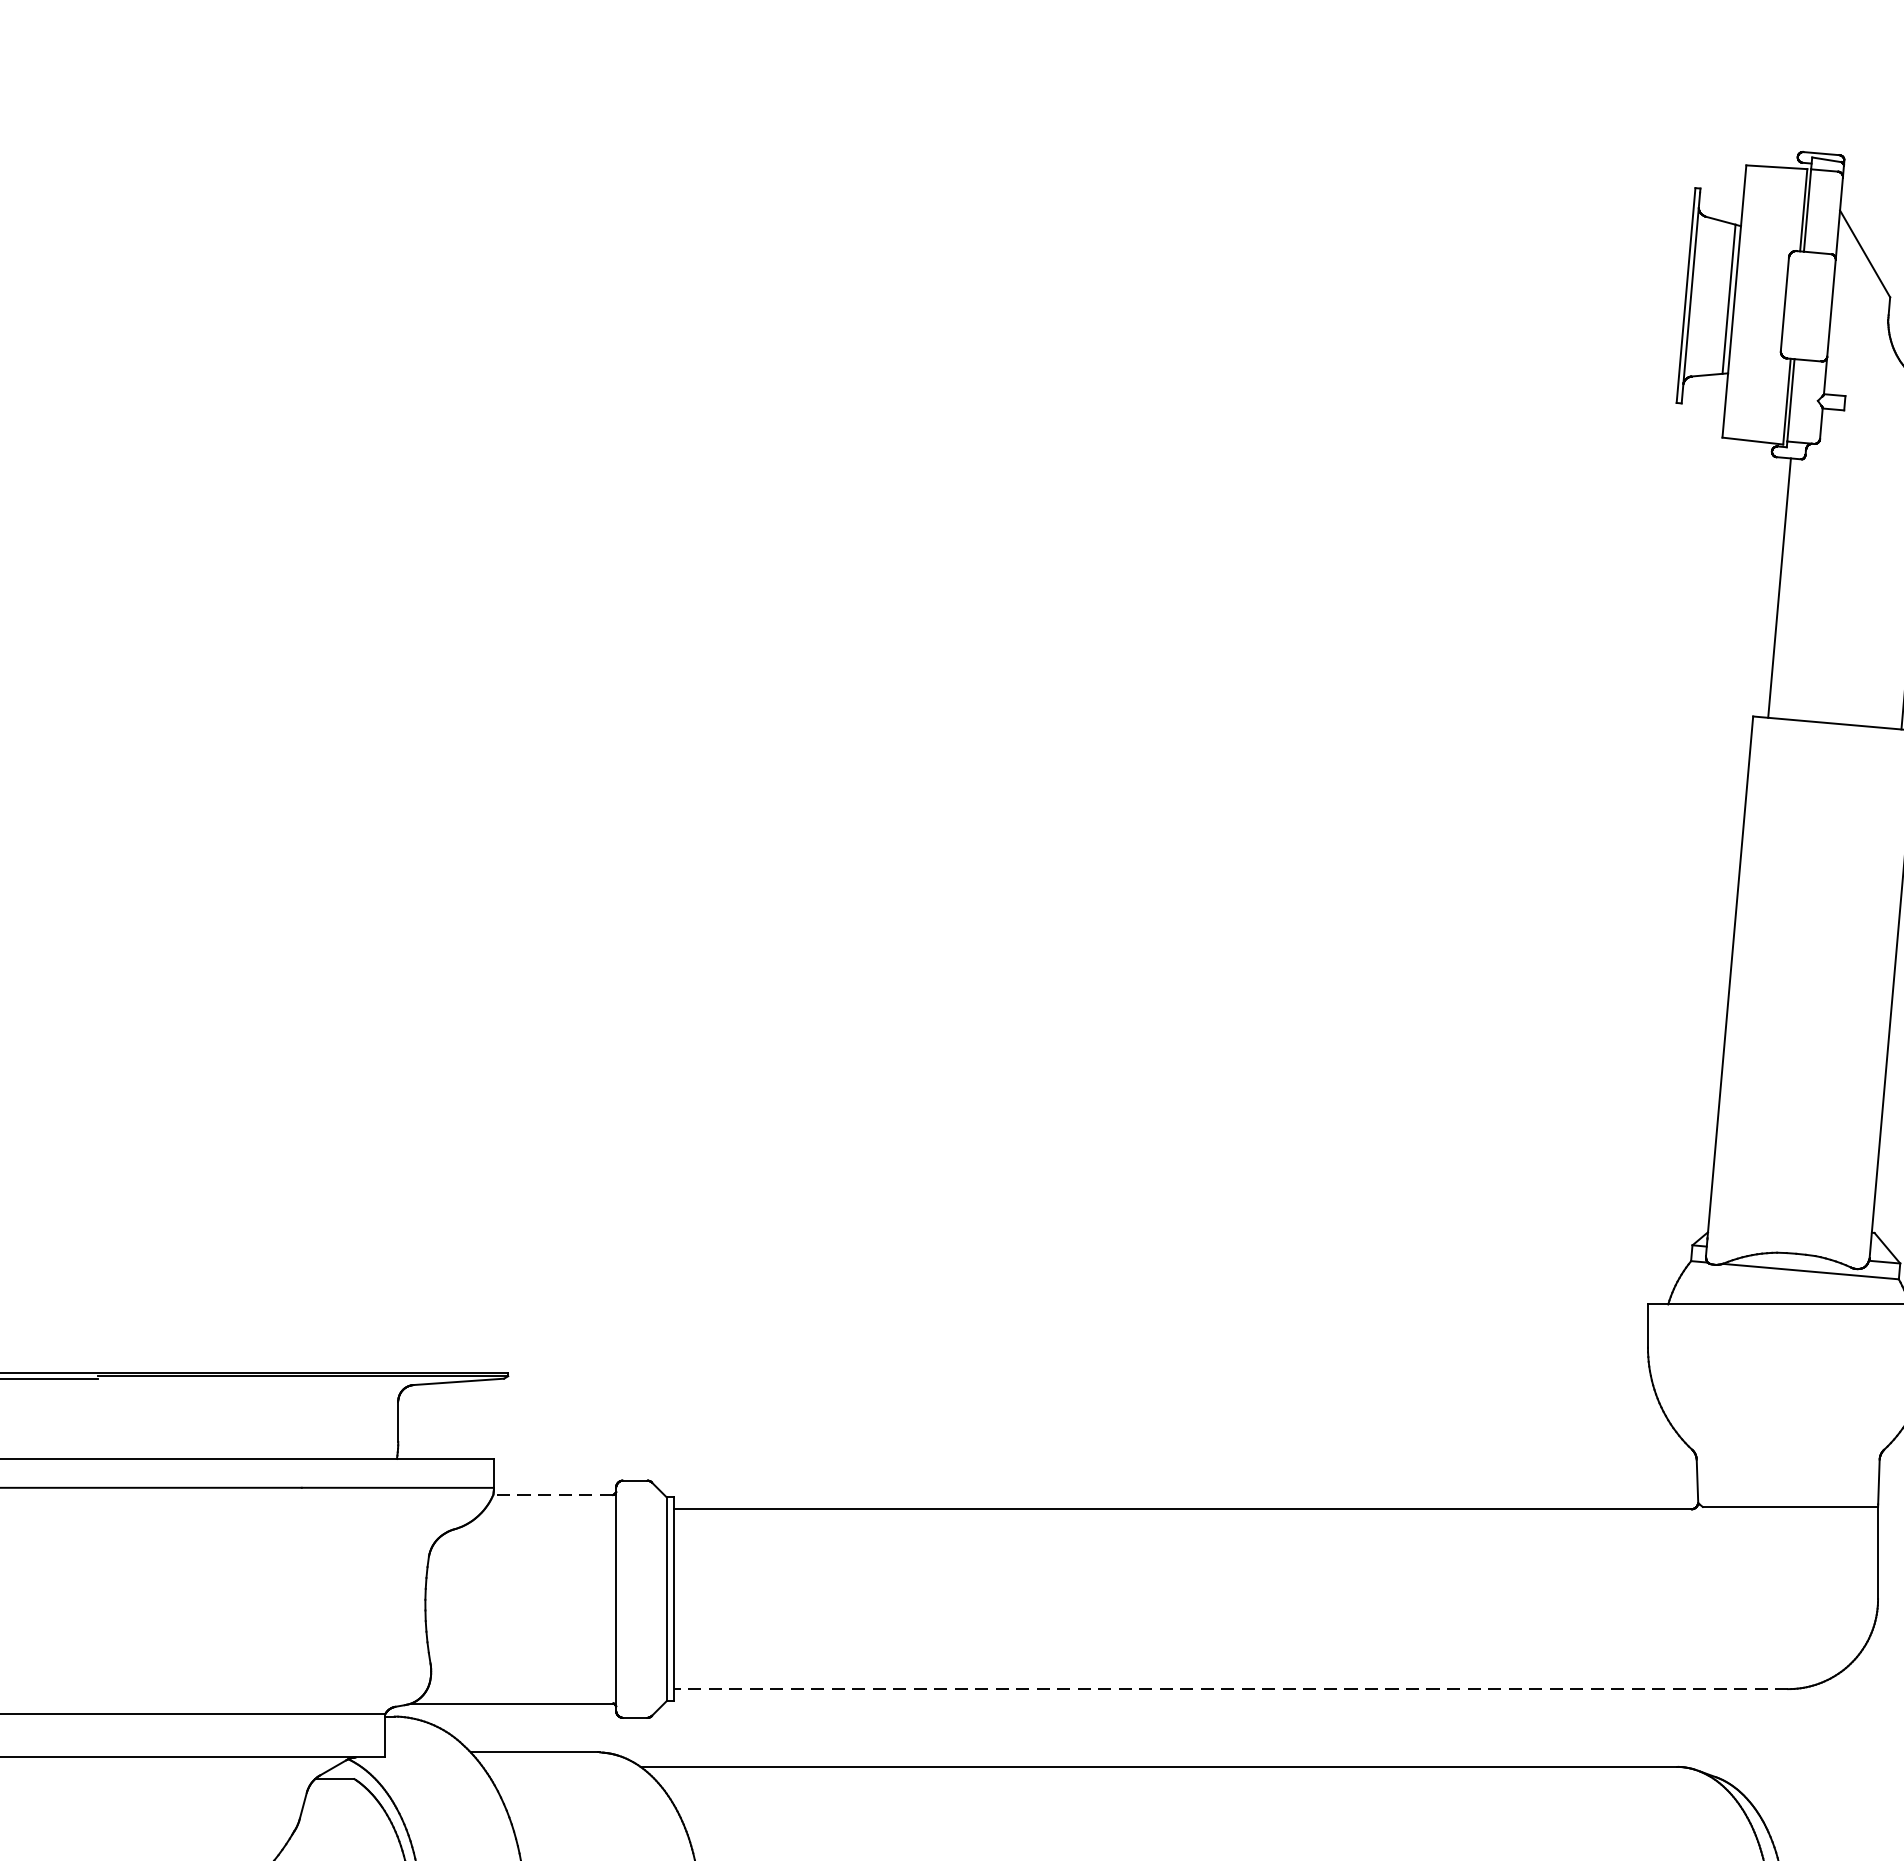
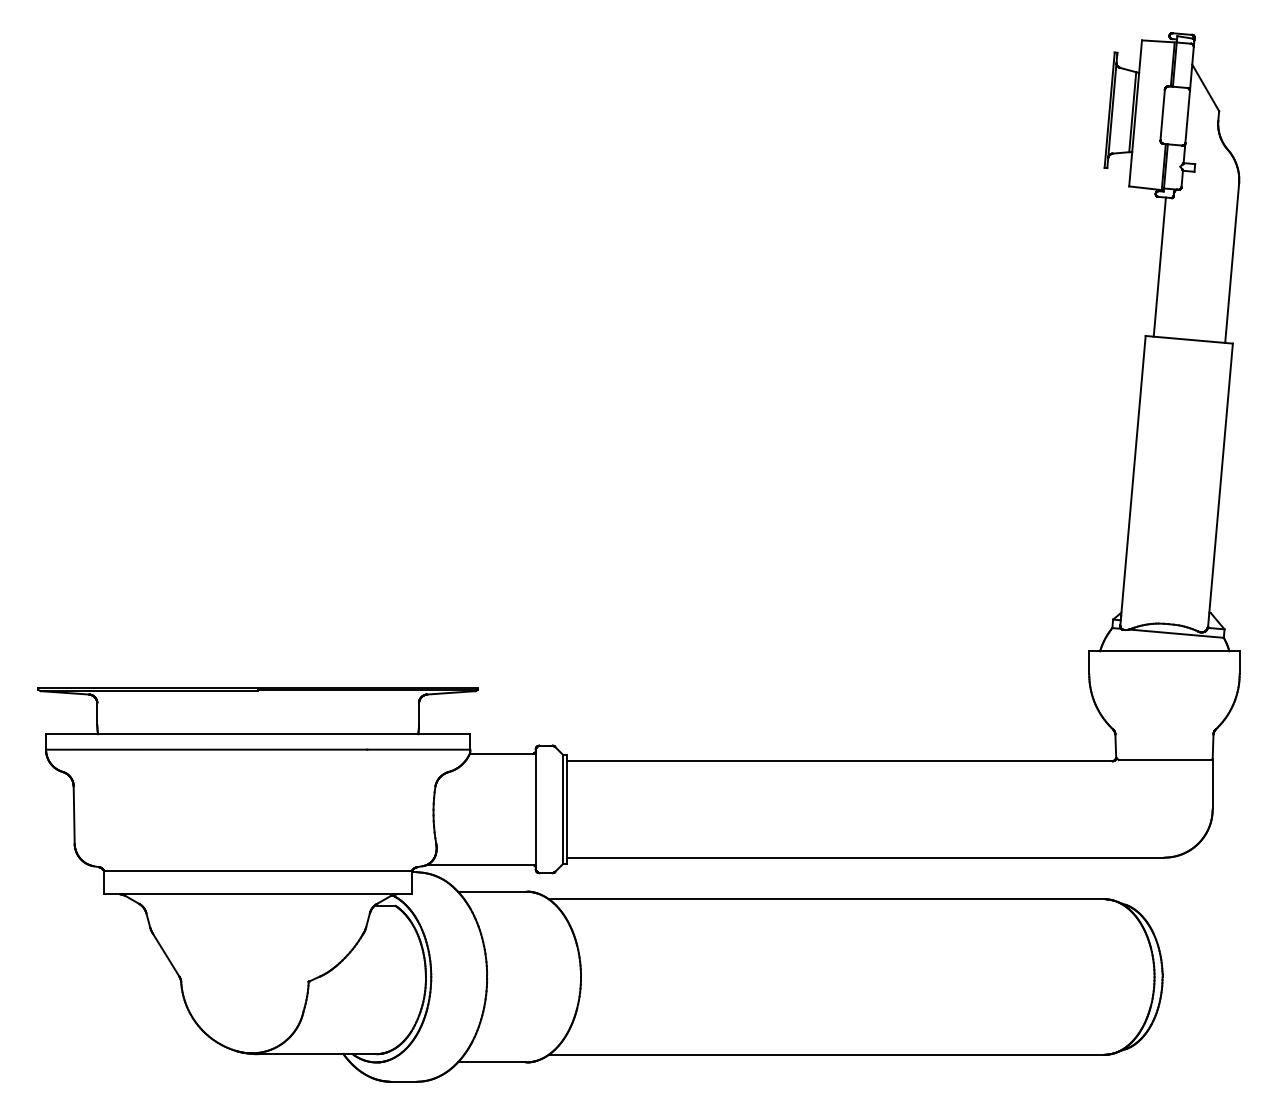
line: (552, 1494) -> (501, 753), dashed -> solid
line: (1230, 1688) -> (865, 857), dashed -> solid

